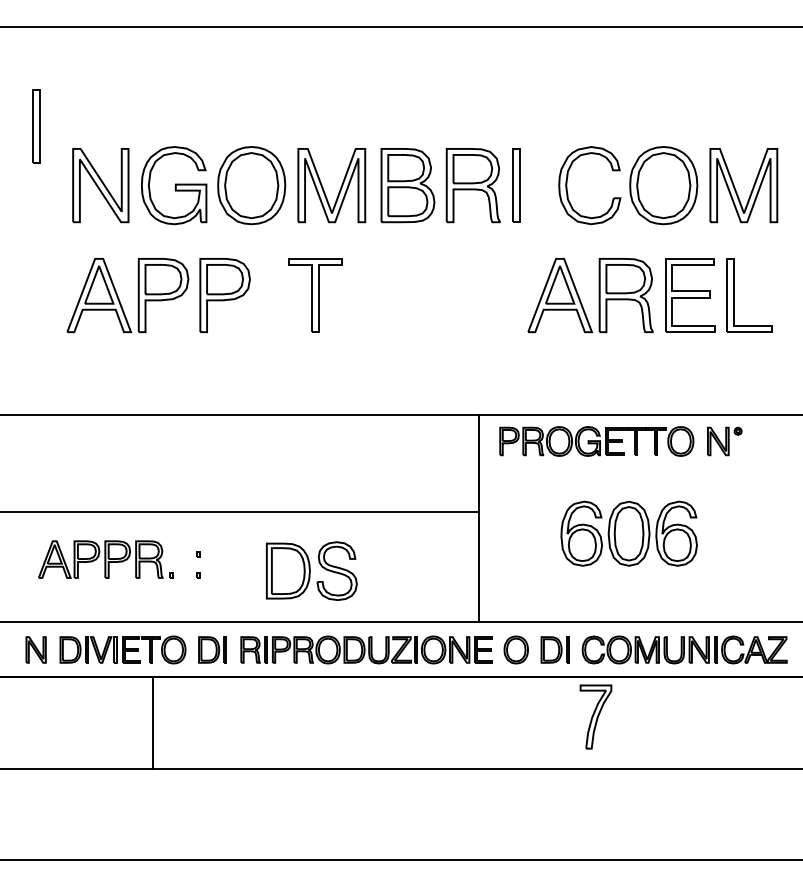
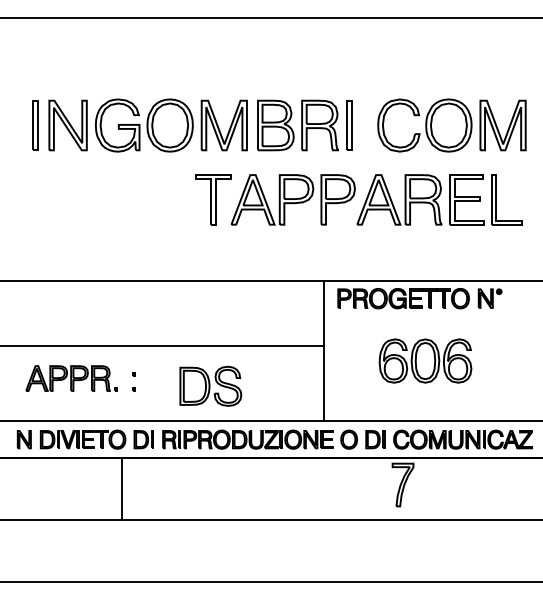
part: (36, 126) -> (35, 125), moved
part: (157, 294) -> (292, 199), moved
line: (153, 723) -> (122, 489), moved

